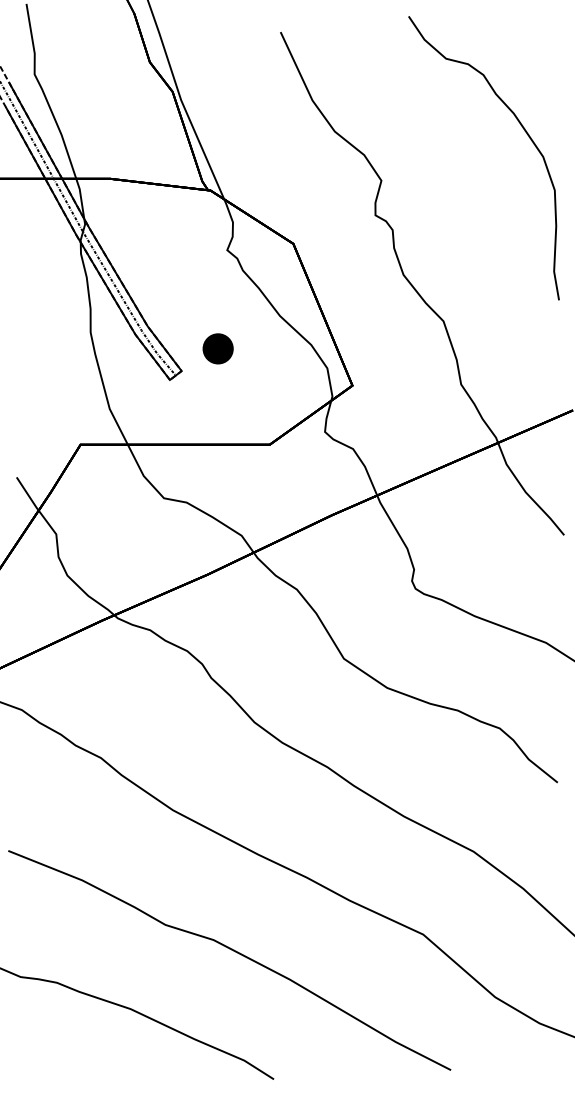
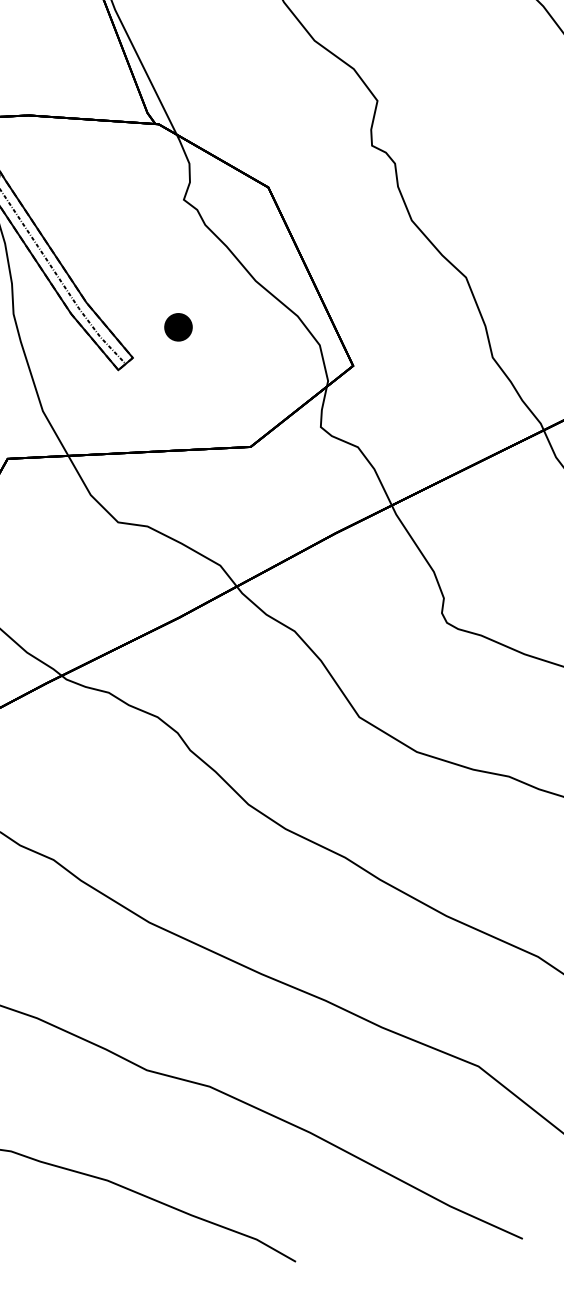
part: (218, 349) -> (178, 327), size x0.71

